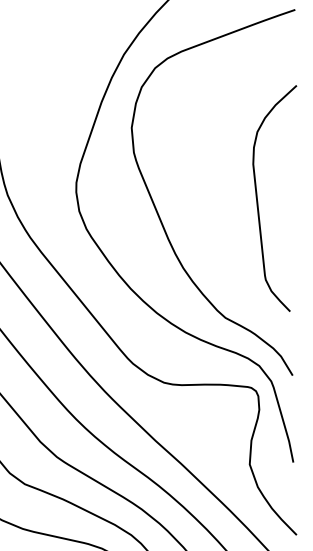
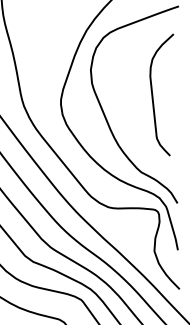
curve: (259, 197) -> (153, 94), moved

